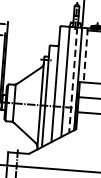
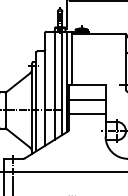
line: (85, 55) -> (72, 58), dashed -> solid
line: (72, 80) -> (61, 83), dashed -> solid

